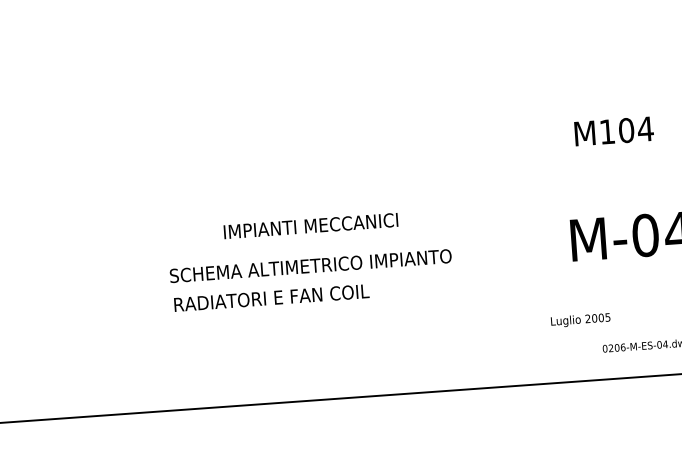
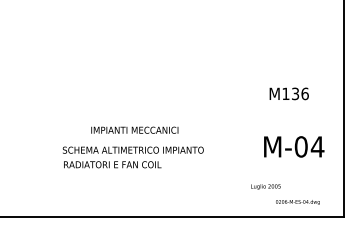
text: (636, 128) -> (300, 93), M104 -> M136

